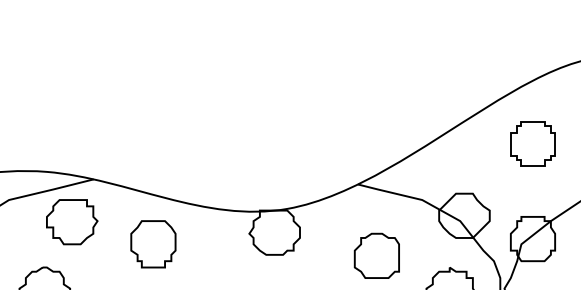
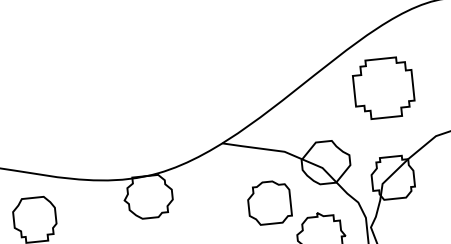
part: (532, 143) -> (383, 87), size x1.4
part: (376, 255) -> (269, 202), moved

